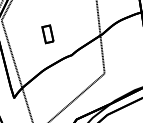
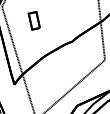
part: (47, 34) -> (33, 21), moved

